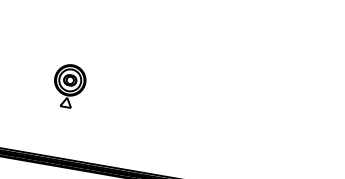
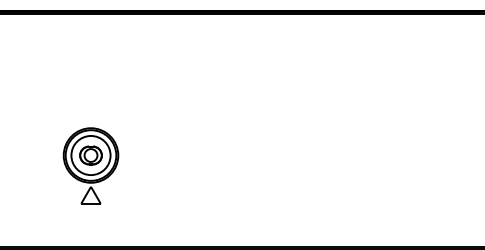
part: (69, 85) -> (90, 165), size x1.6

